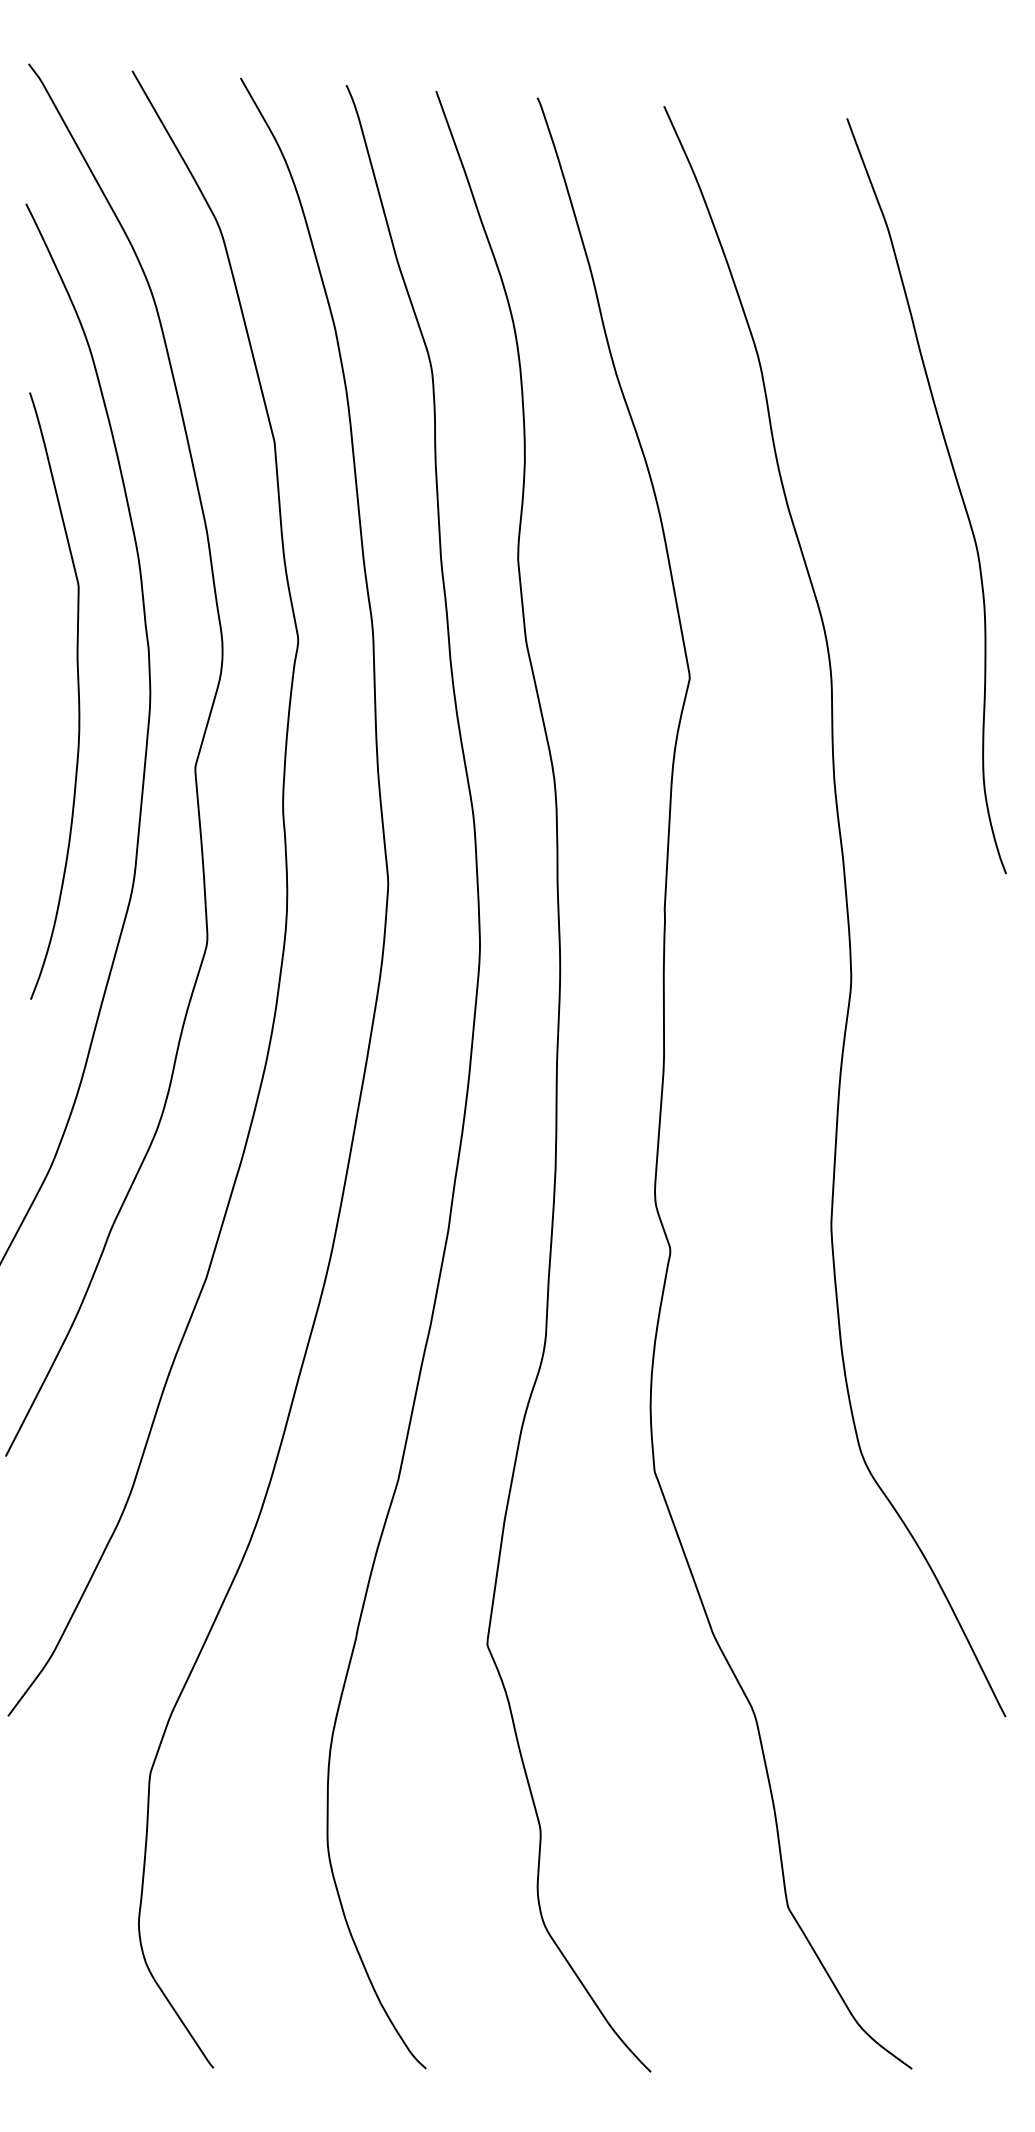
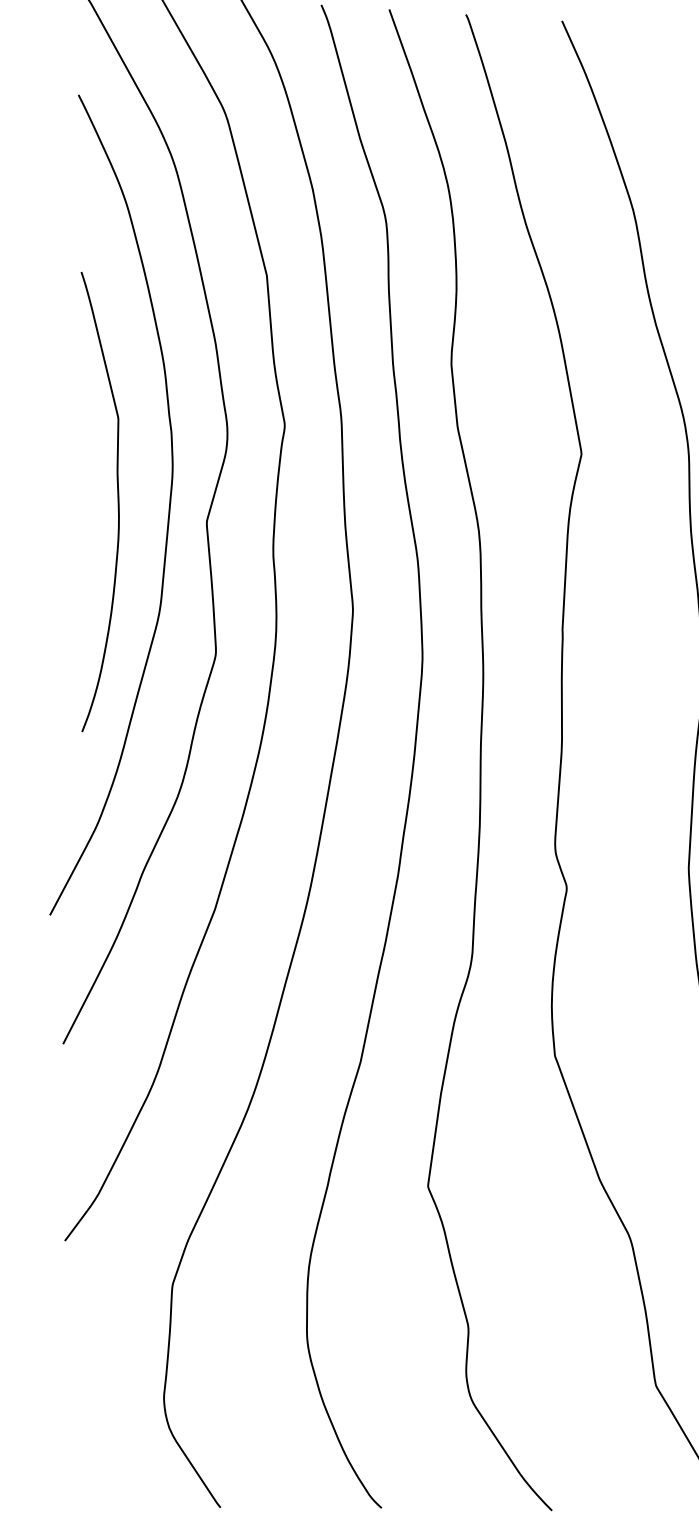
curve: (77, 692) -> (117, 499), moved

